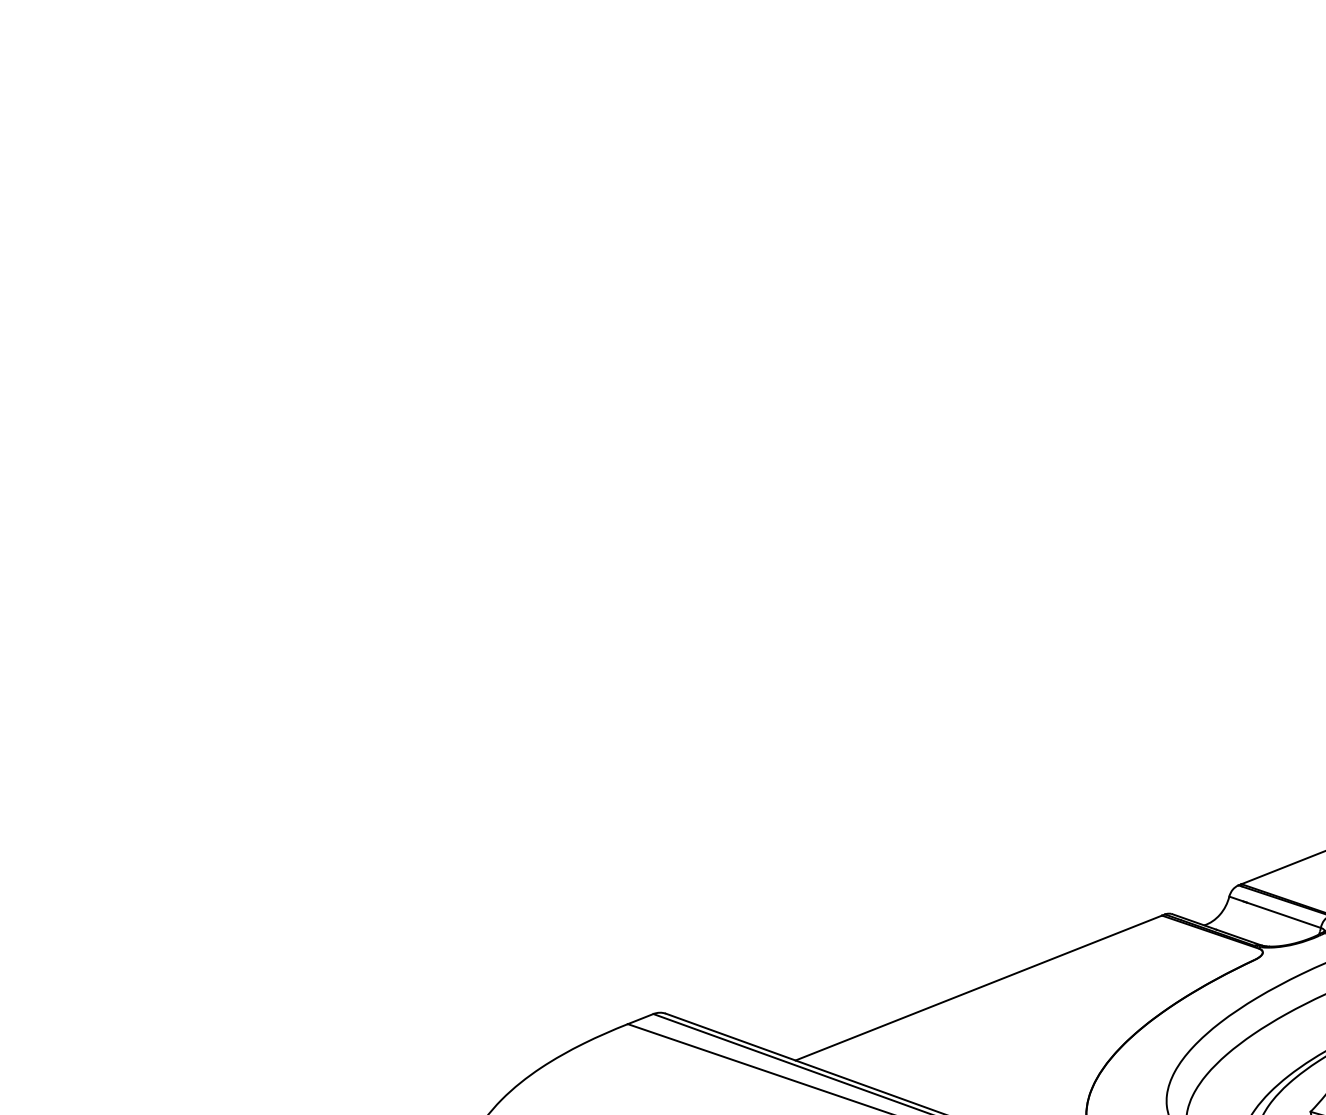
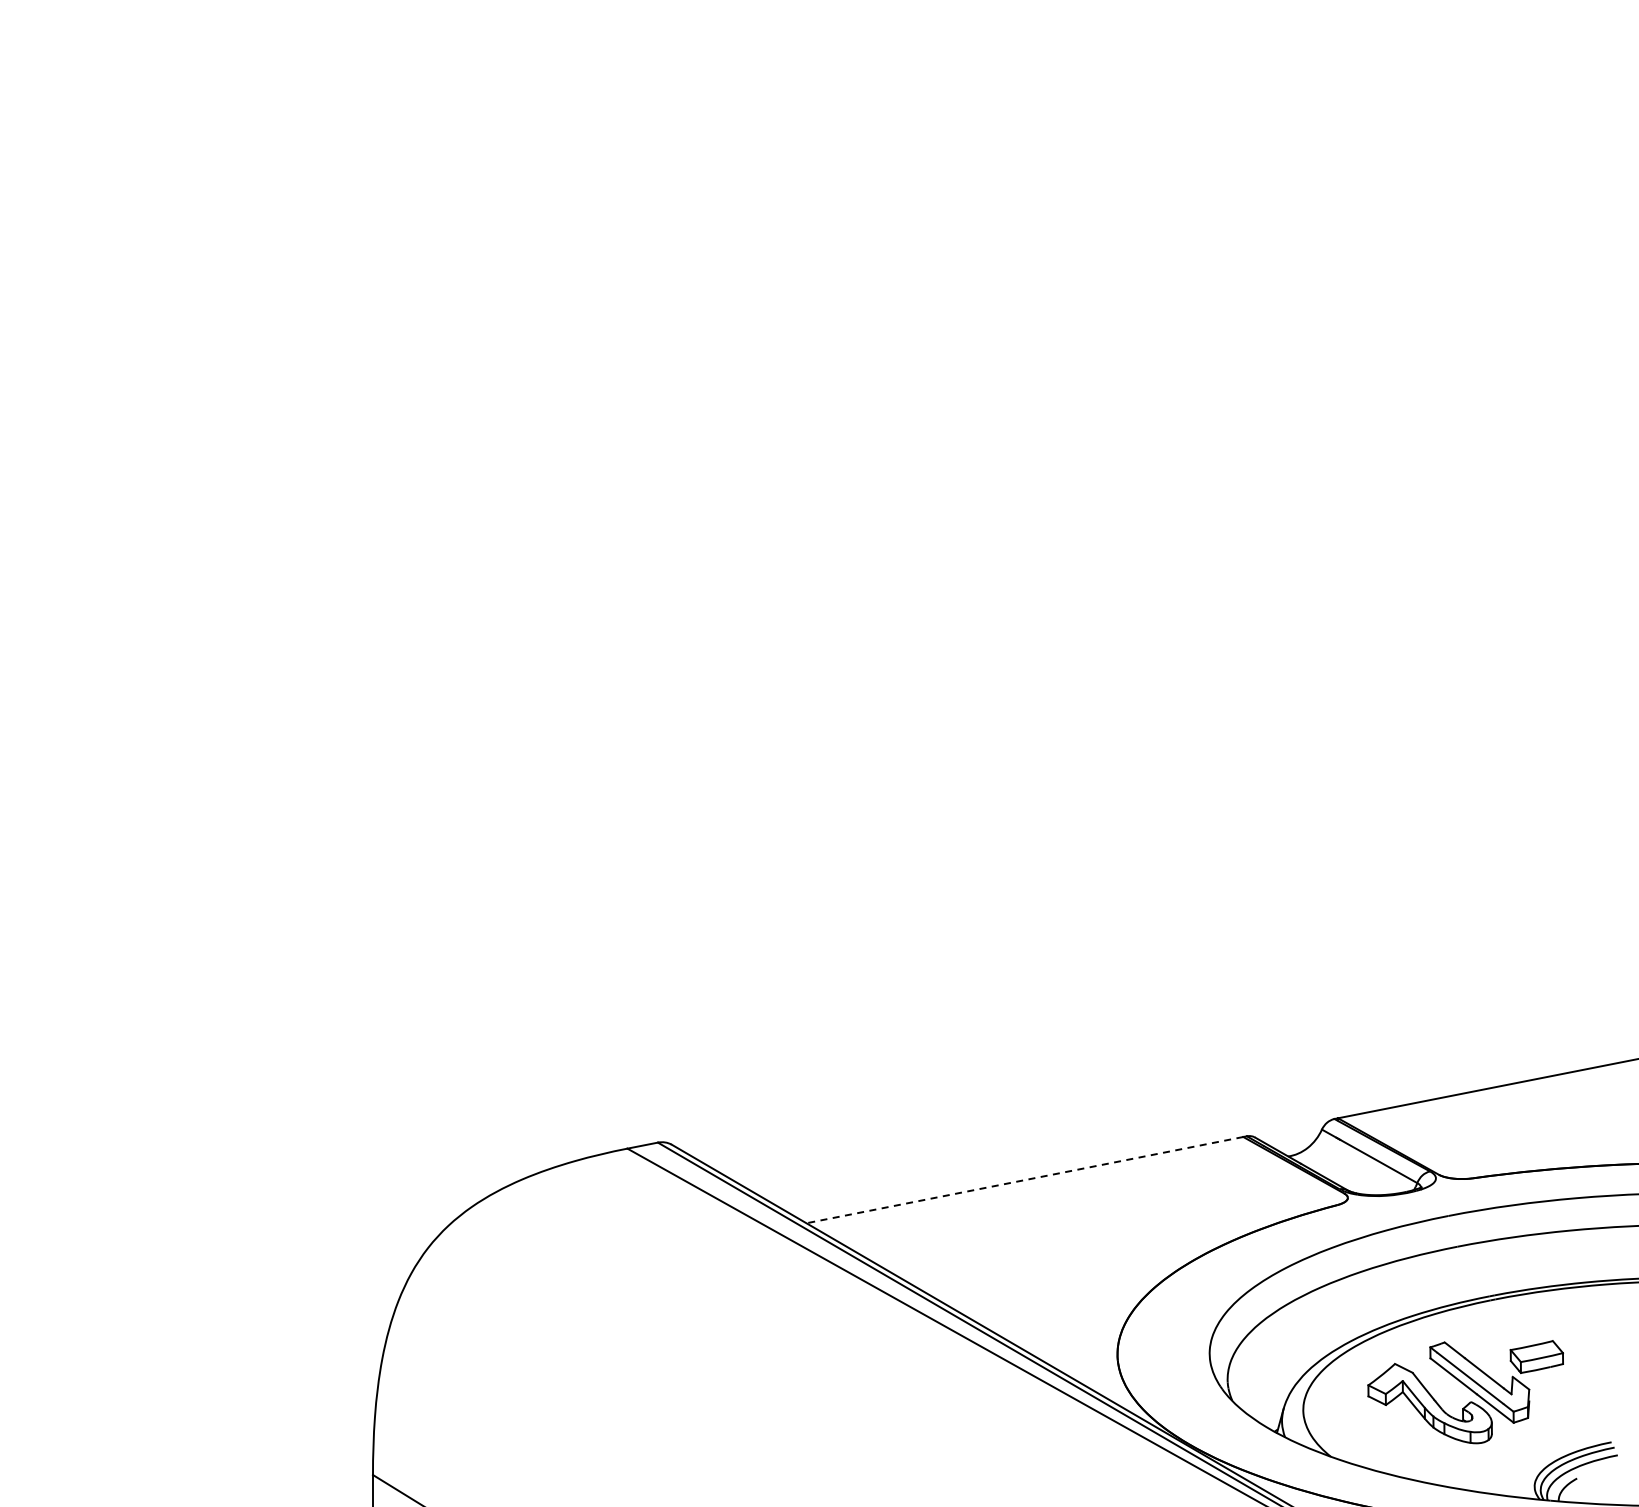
line: (978, 988) -> (1024, 1180), solid -> dashed

